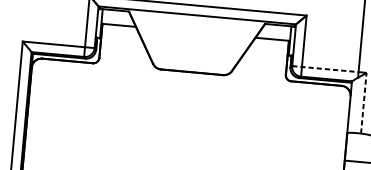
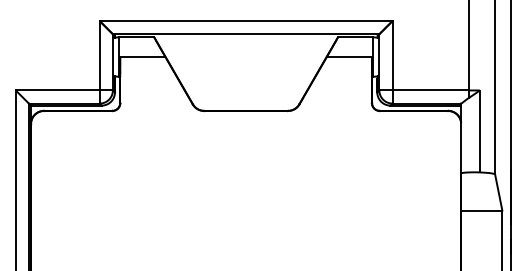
line: (325, 69) -> (424, 90), dashed -> solid
line: (363, 103) -> (479, 131), dashed -> solid

